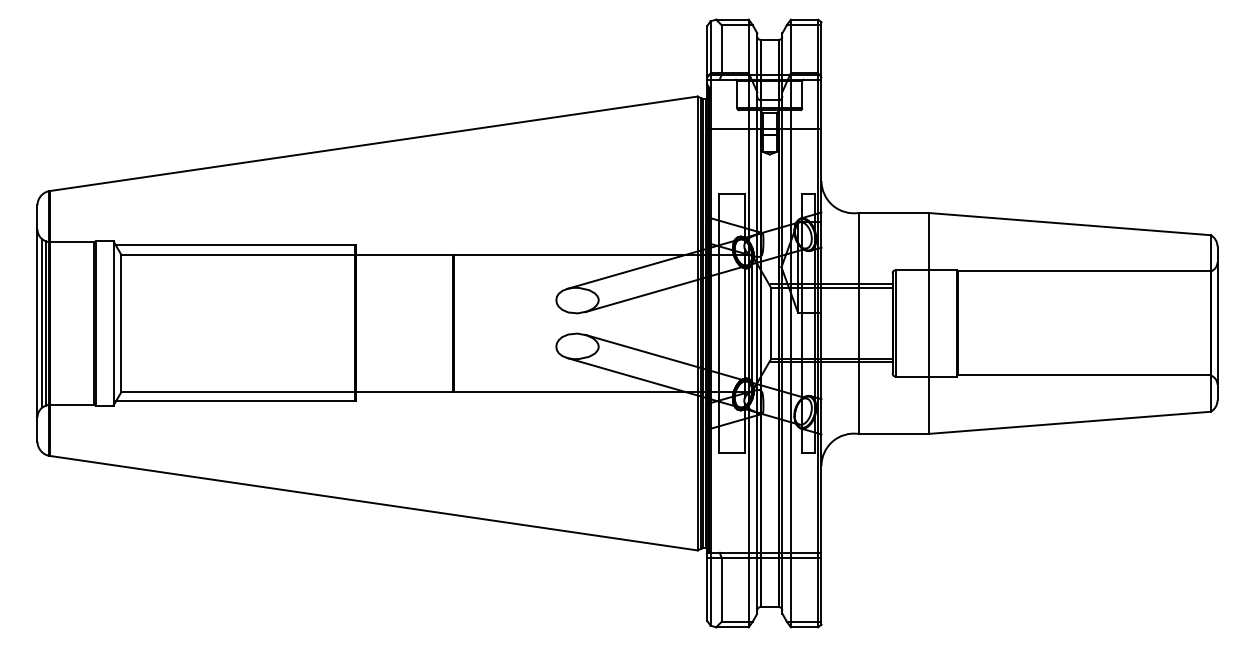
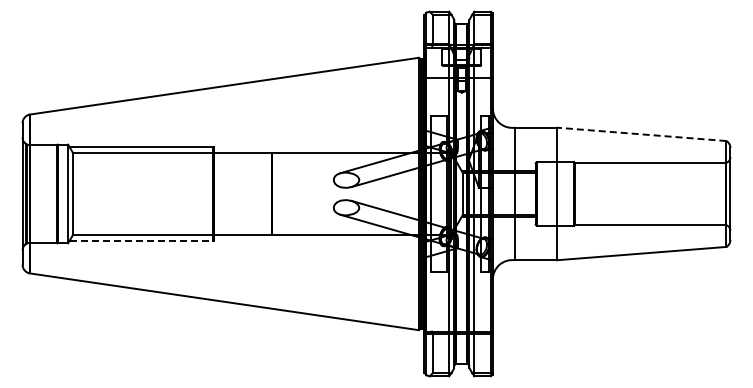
line: (1069, 224) -> (641, 134), solid -> dashed
line: (235, 401) -> (141, 240), solid -> dashed

